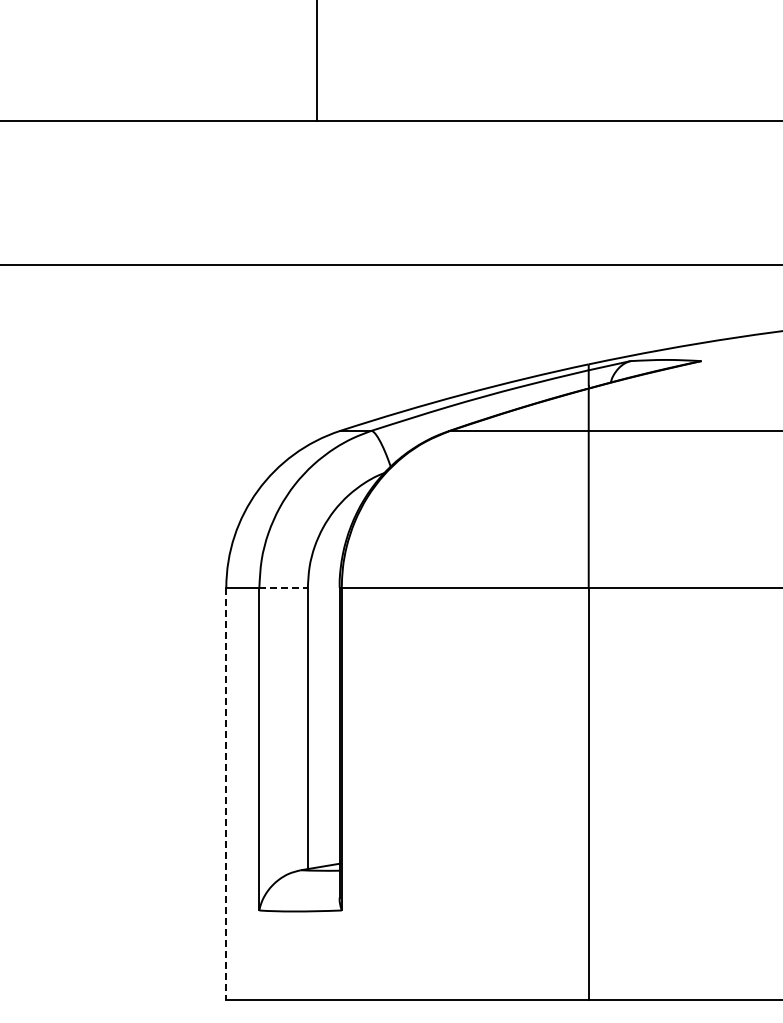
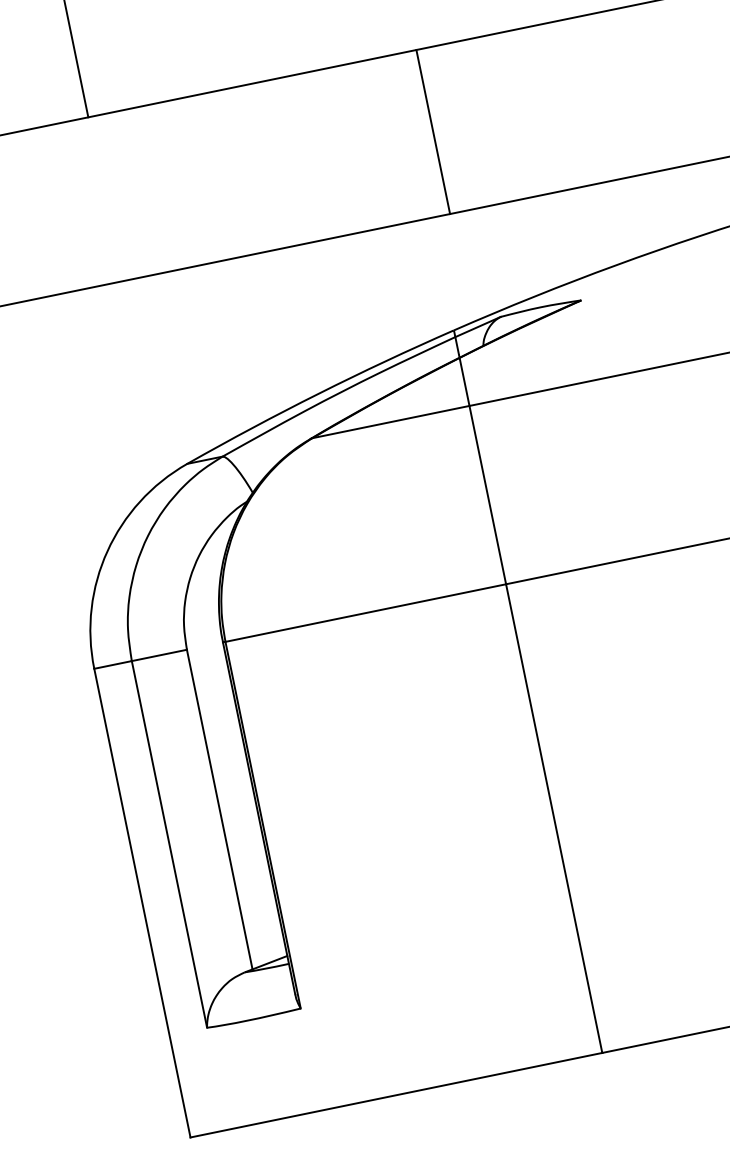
line: (605, 193) -> (433, 132), added
line: (284, 587) -> (160, 654), dashed -> solid
line: (226, 794) -> (142, 903), dashed -> solid

